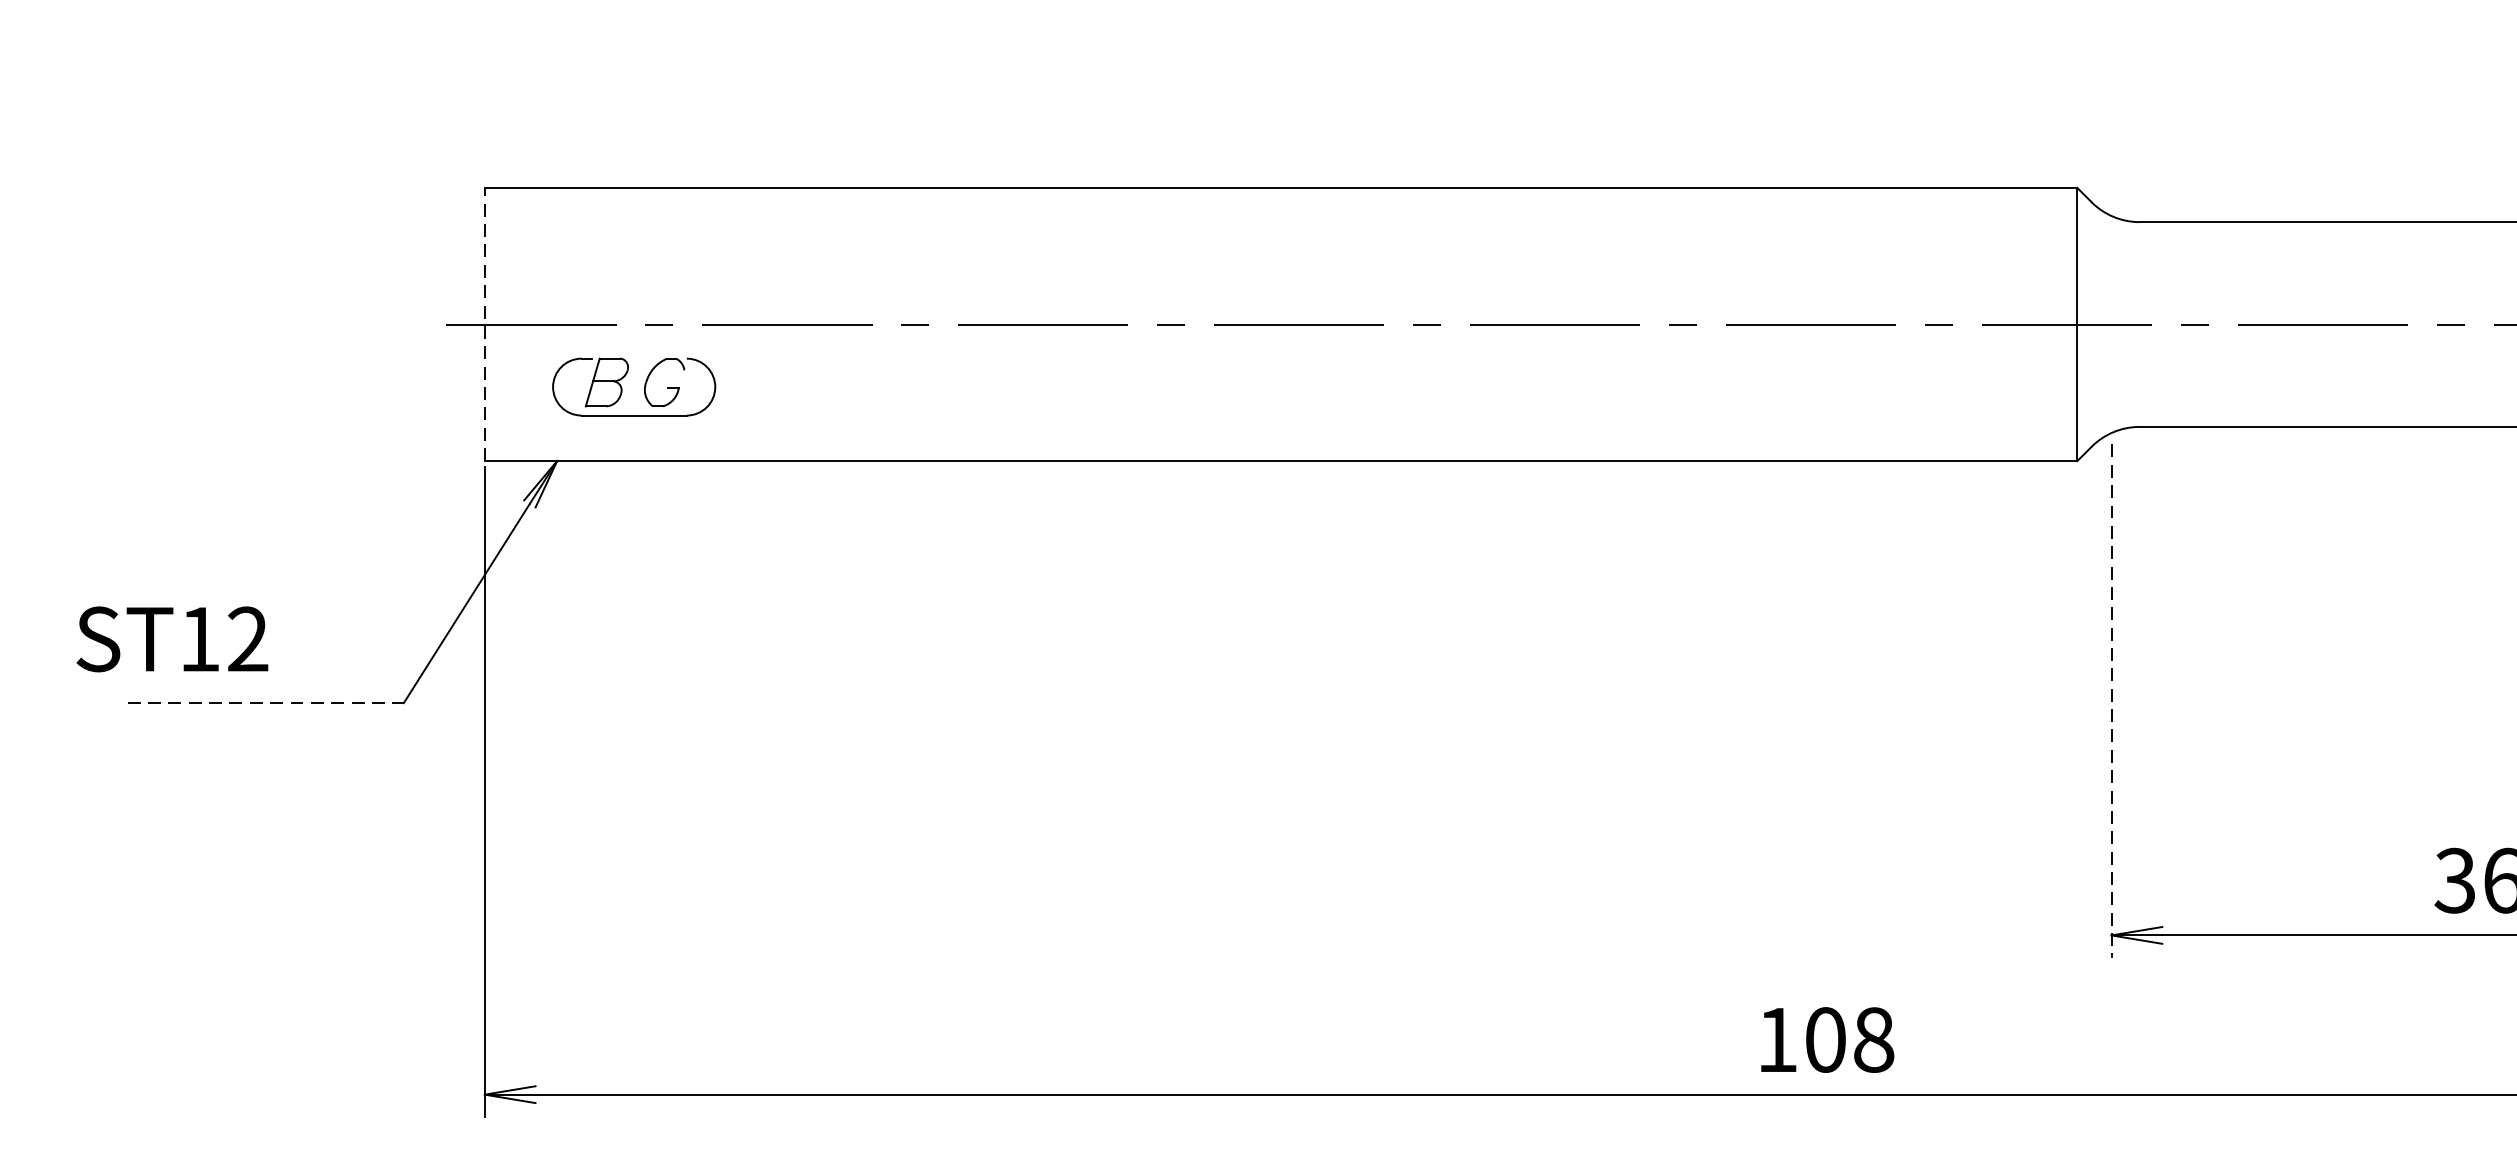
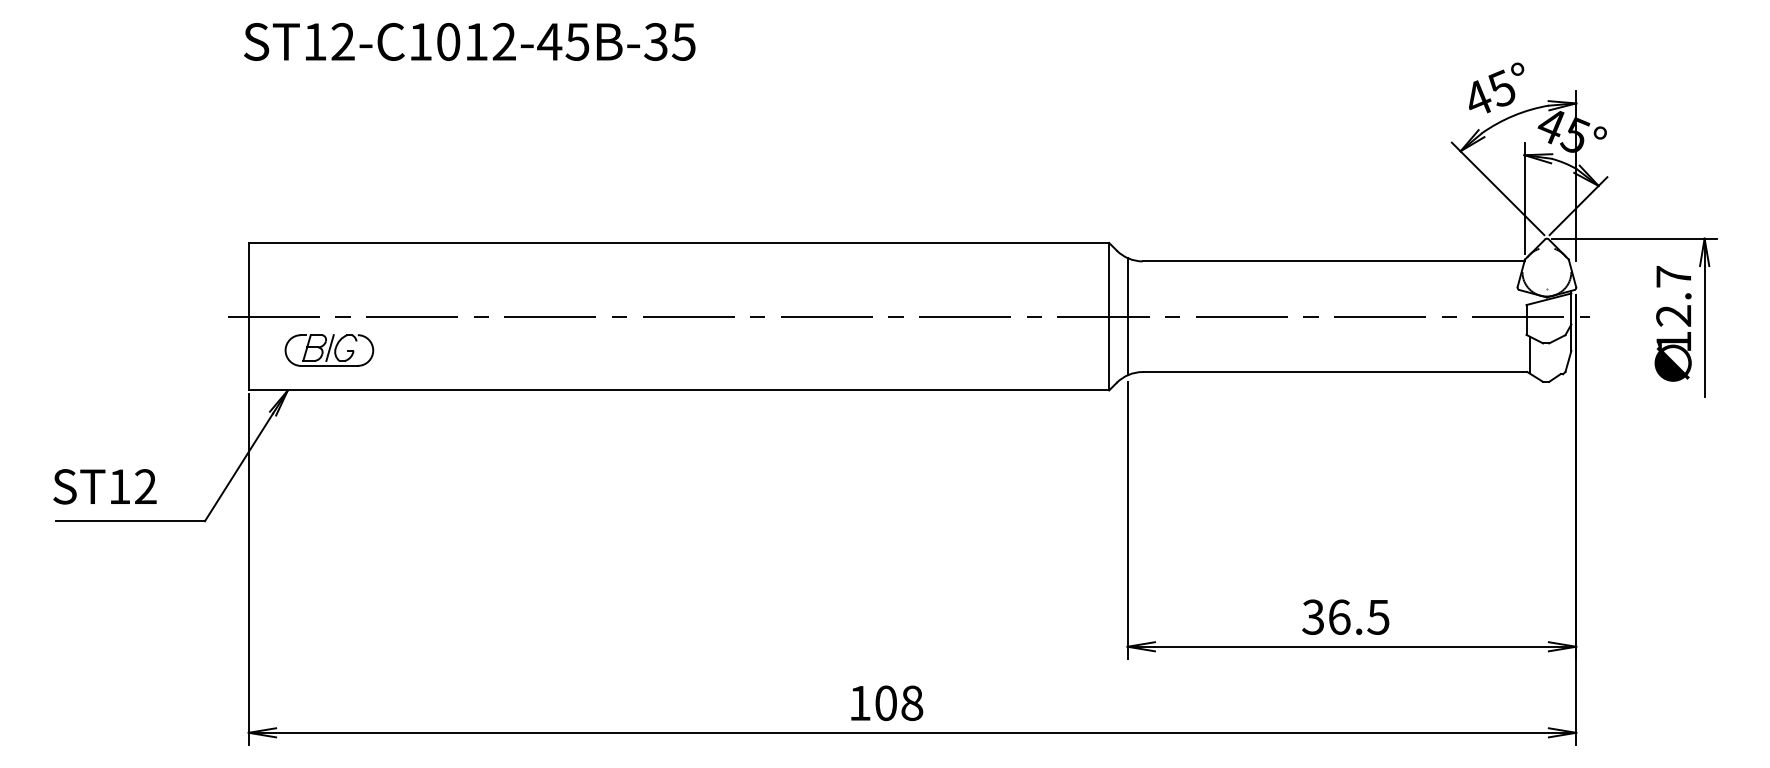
line: (484, 324) -> (248, 316), dashed -> solid
line: (2111, 324) -> (1127, 316), added
line: (634, 381) -> (329, 347), added
text: (171, 638) -> (104, 486), moved
line: (2111, 701) -> (1127, 520), dashed -> solid
line: (266, 703) -> (130, 521), dashed -> solid
text: (1828, 1040) -> (887, 703), moved

